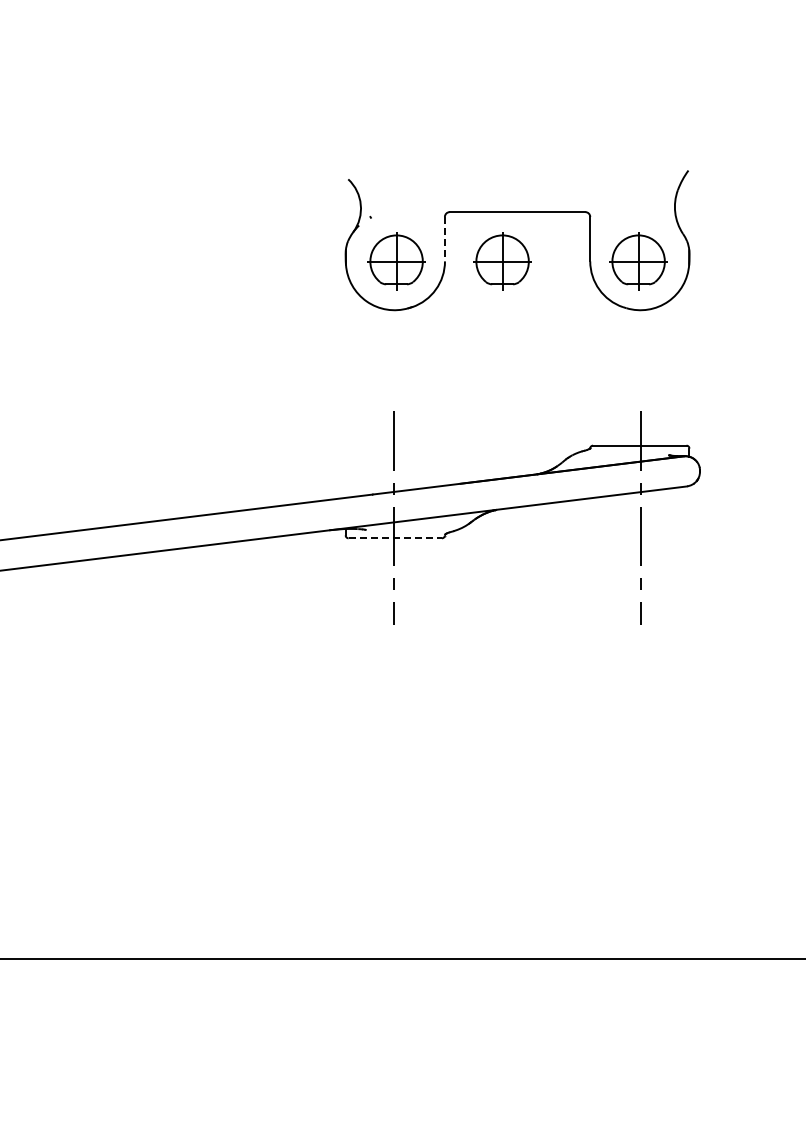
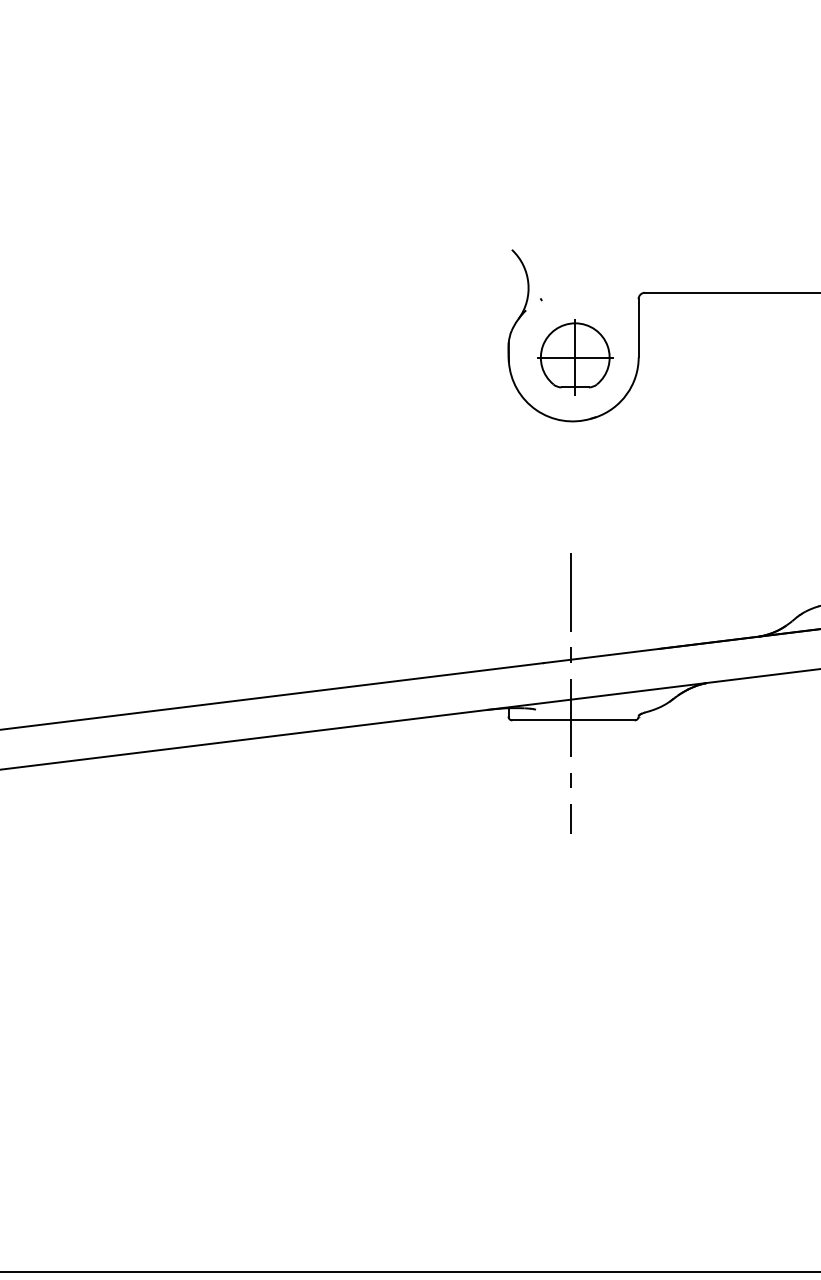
line: (444, 239) -> (638, 328), dashed -> solid
part: (502, 261) -> (714, 357), removed
line: (395, 538) -> (573, 720), dashed -> solid

